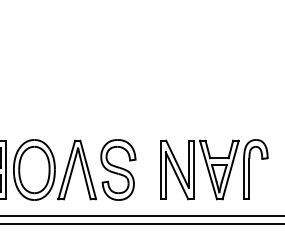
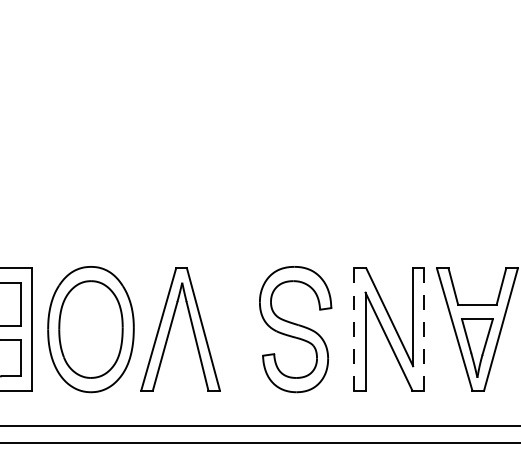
part: (118, 169) -> (295, 328), moved
line: (160, 169) -> (354, 328), solid -> dashed
line: (193, 170) -> (423, 330), solid -> dashed

